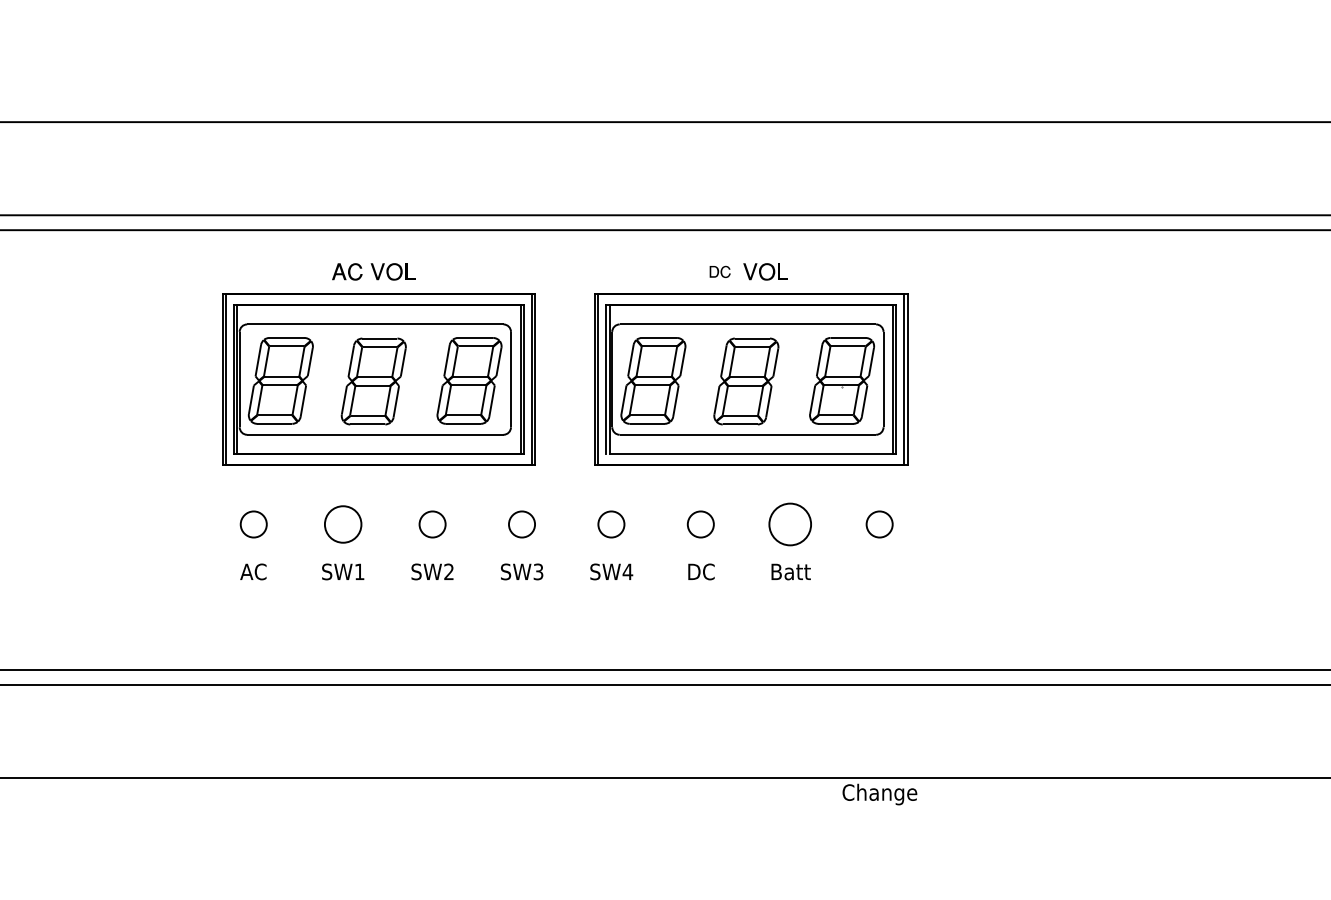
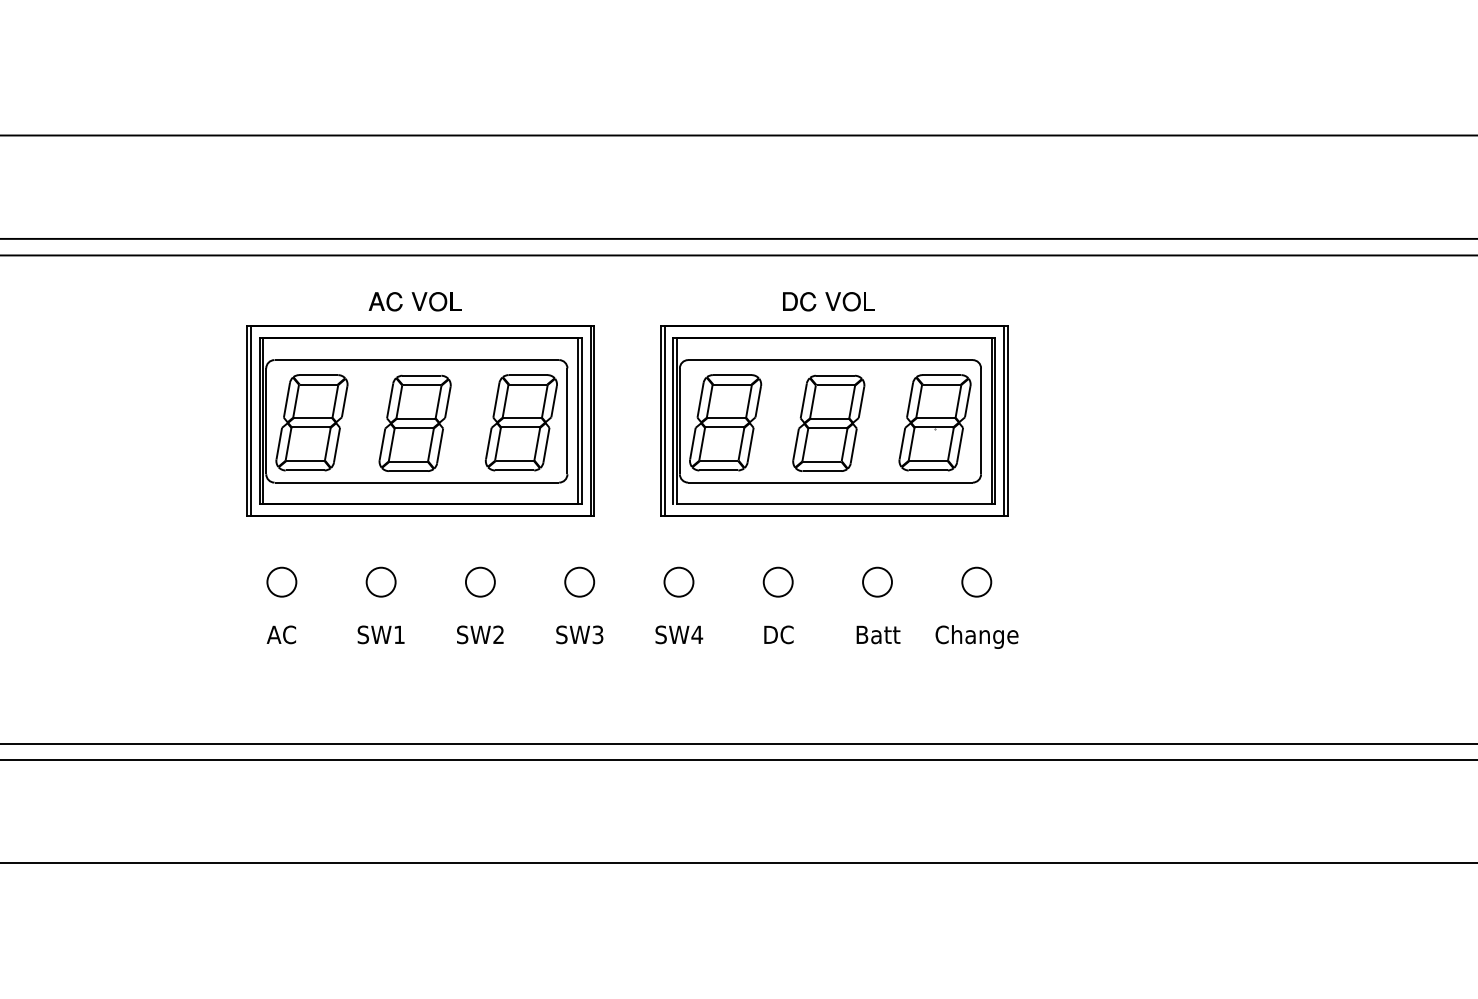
part: (719, 271) -> (799, 301), size x1.43
circle: (342, 523) -> (380, 581), size x0.71
circle: (790, 523) -> (877, 581), size x0.62
text: (879, 794) -> (976, 636), moved

